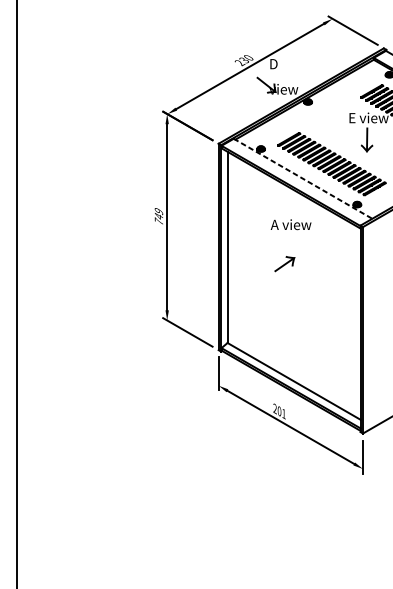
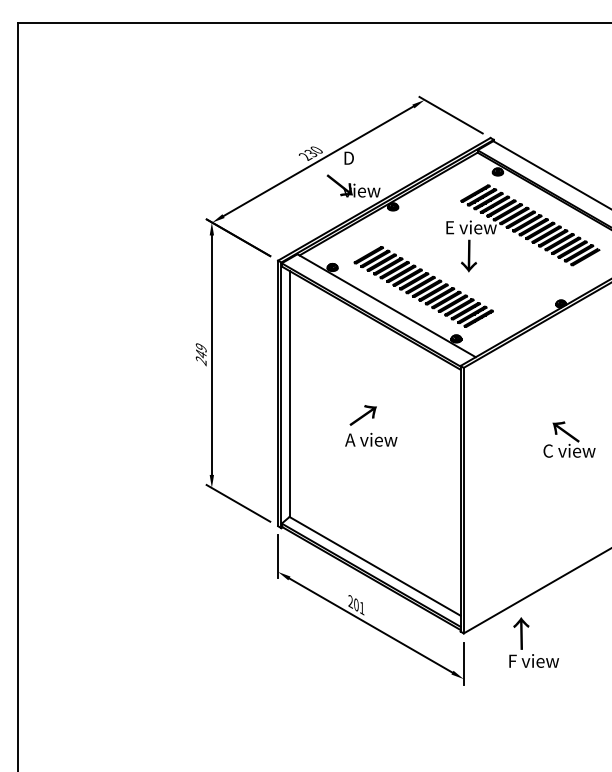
line: (302, 178) -> (386, 305), dashed -> solid
text: (158, 221) -> (200, 360), 749 -> 249
text: (291, 224) -> (371, 439), moved

